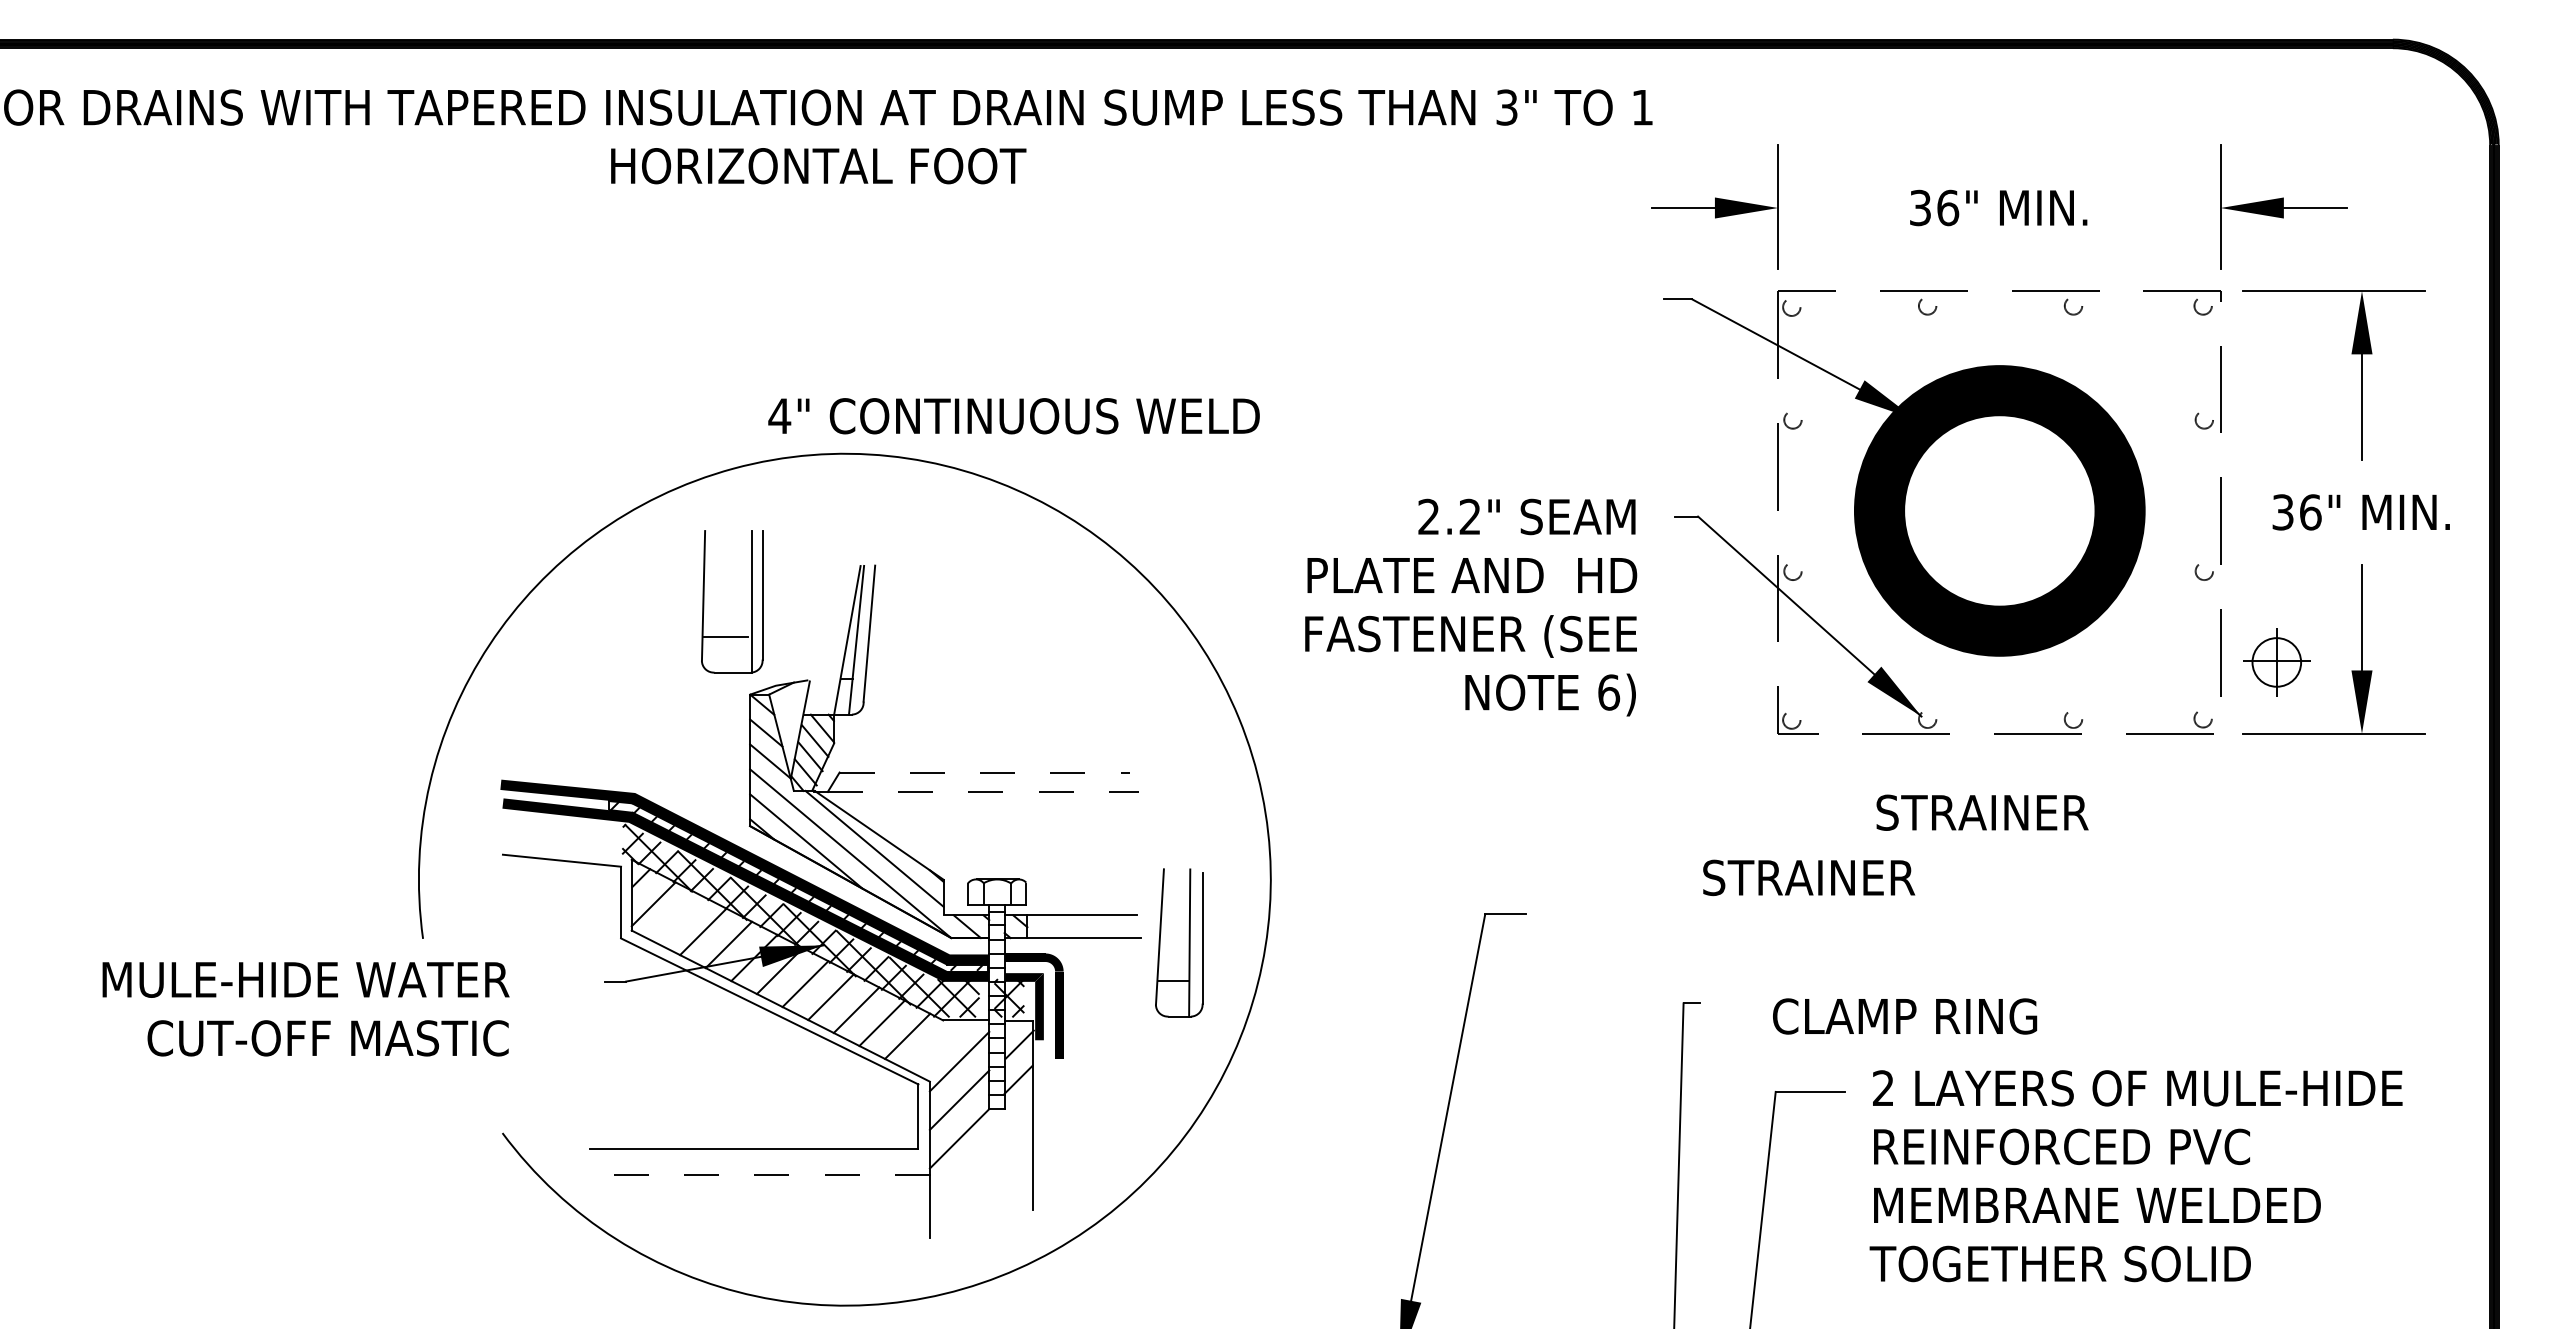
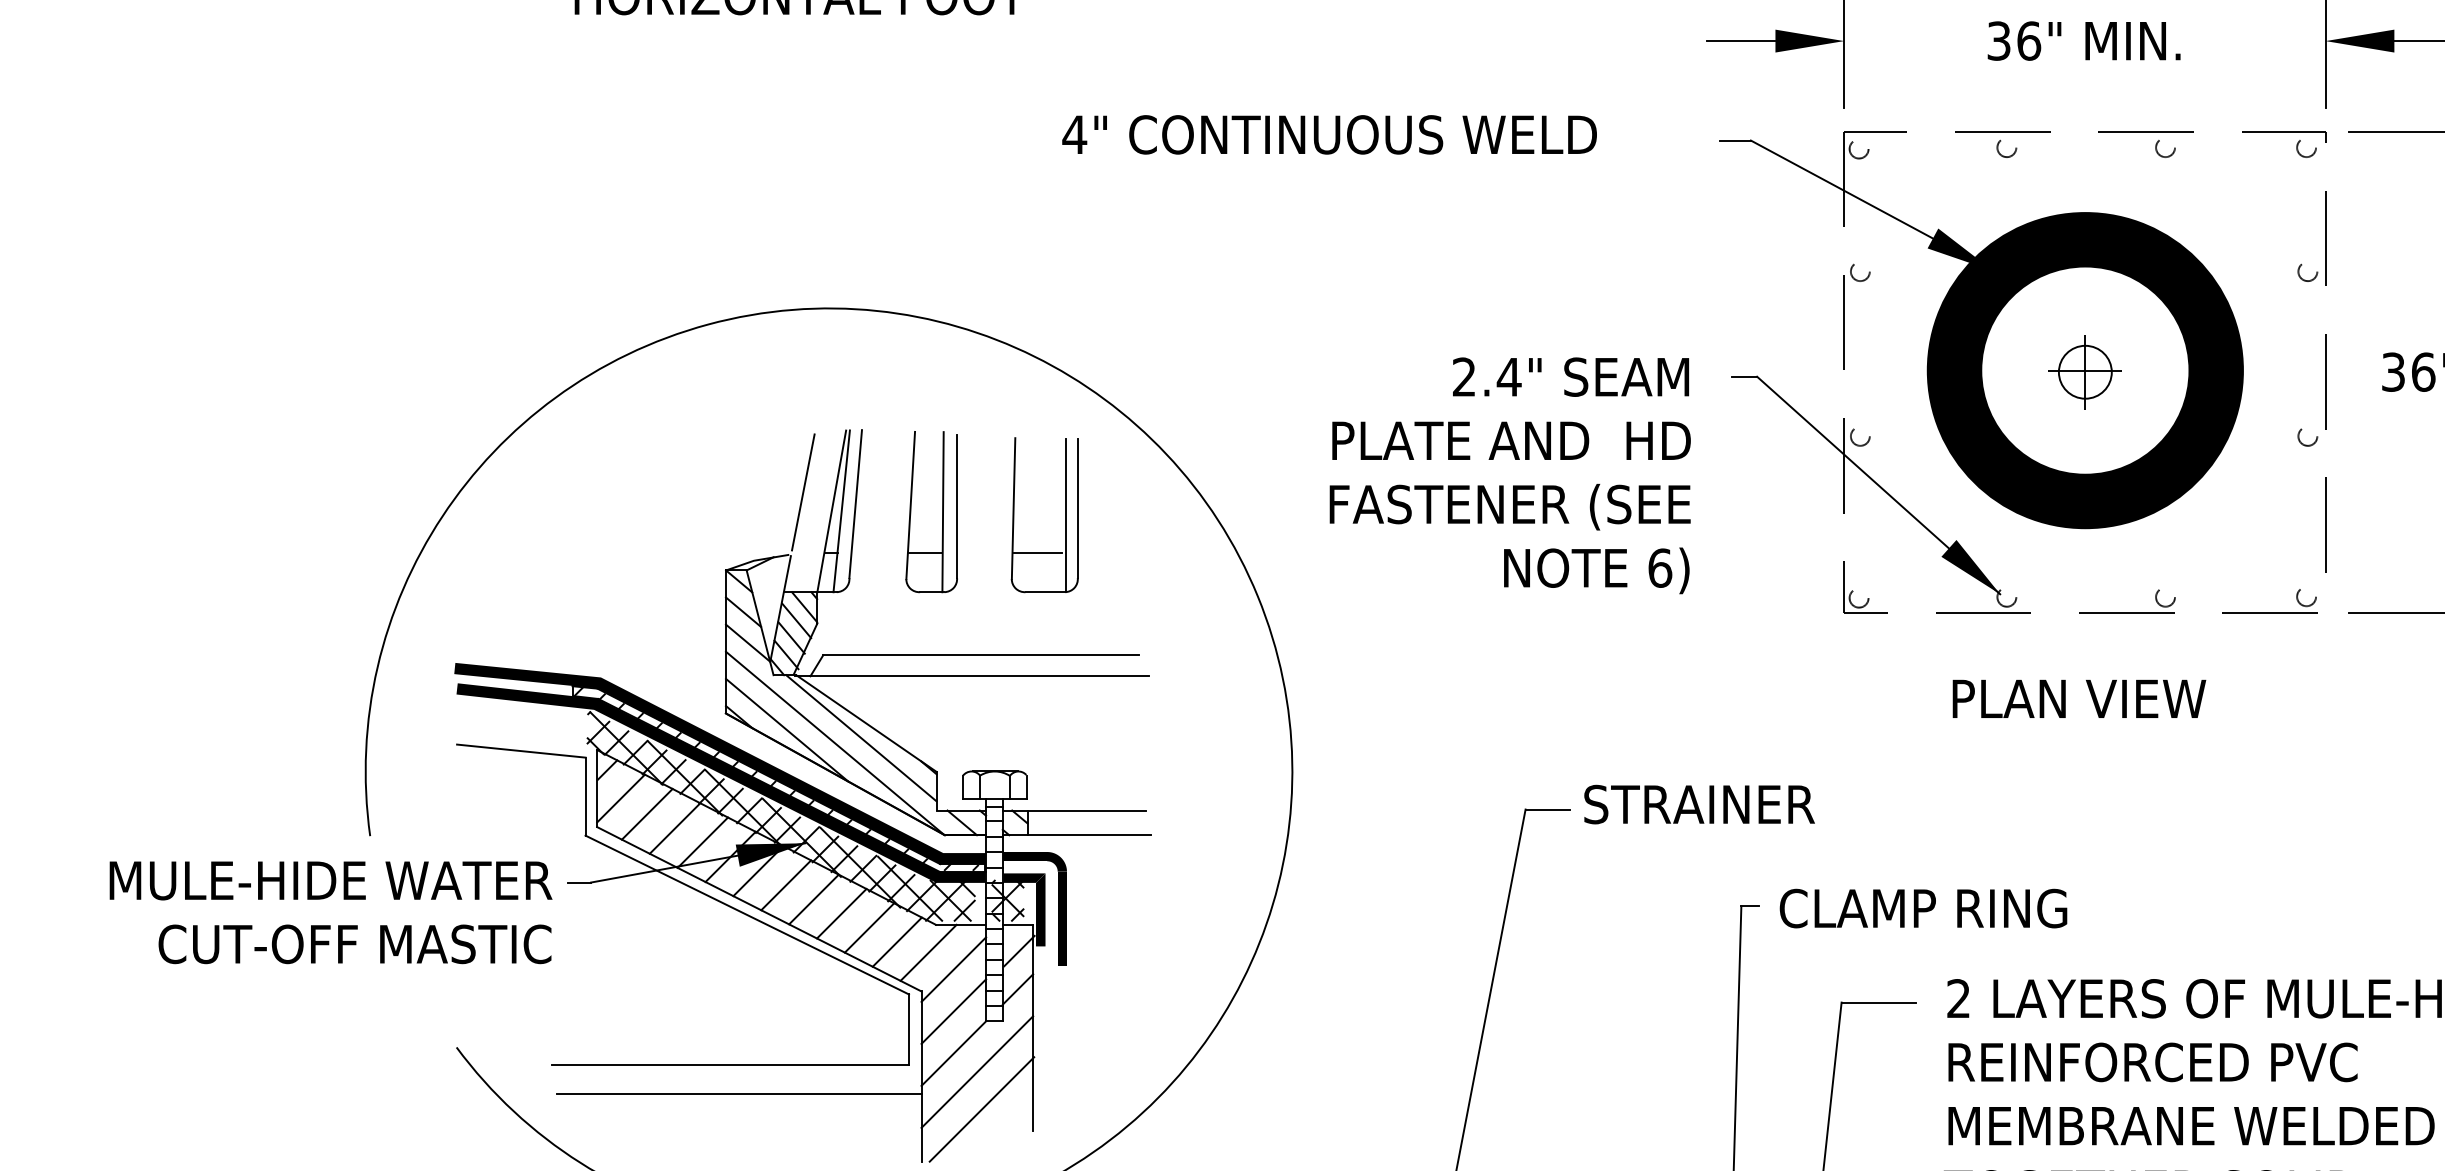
text: (1013, 416) -> (1329, 135), moved
text: (1469, 516) -> (1508, 376), 2.2" -> 2.4"
part: (751, 601) -> (1065, 514), moved
line: (820, 622) -> (802, 491), added
part: (2276, 662) -> (2085, 372), moved
line: (985, 772) -> (981, 655), dashed -> solid
line: (983, 791) -> (979, 675), dashed -> solid
text: (1993, 812) -> (2078, 698), STRAINER -> PLAN VIEW
text: (1809, 877) -> (1699, 804), moved
line: (677, 918) -> (646, 813), added
part: (1188, 942) -> (941, 511), moved
text: (305, 1009) -> (330, 912), moved
text: (1905, 1016) -> (1924, 908), moved
line: (936, 1045) -> (928, 952), added
line: (980, 1155) -> (976, 1071), added
line: (762, 1175) -> (739, 1093), dashed -> solid
line: (985, 1190) -> (981, 1109), added

